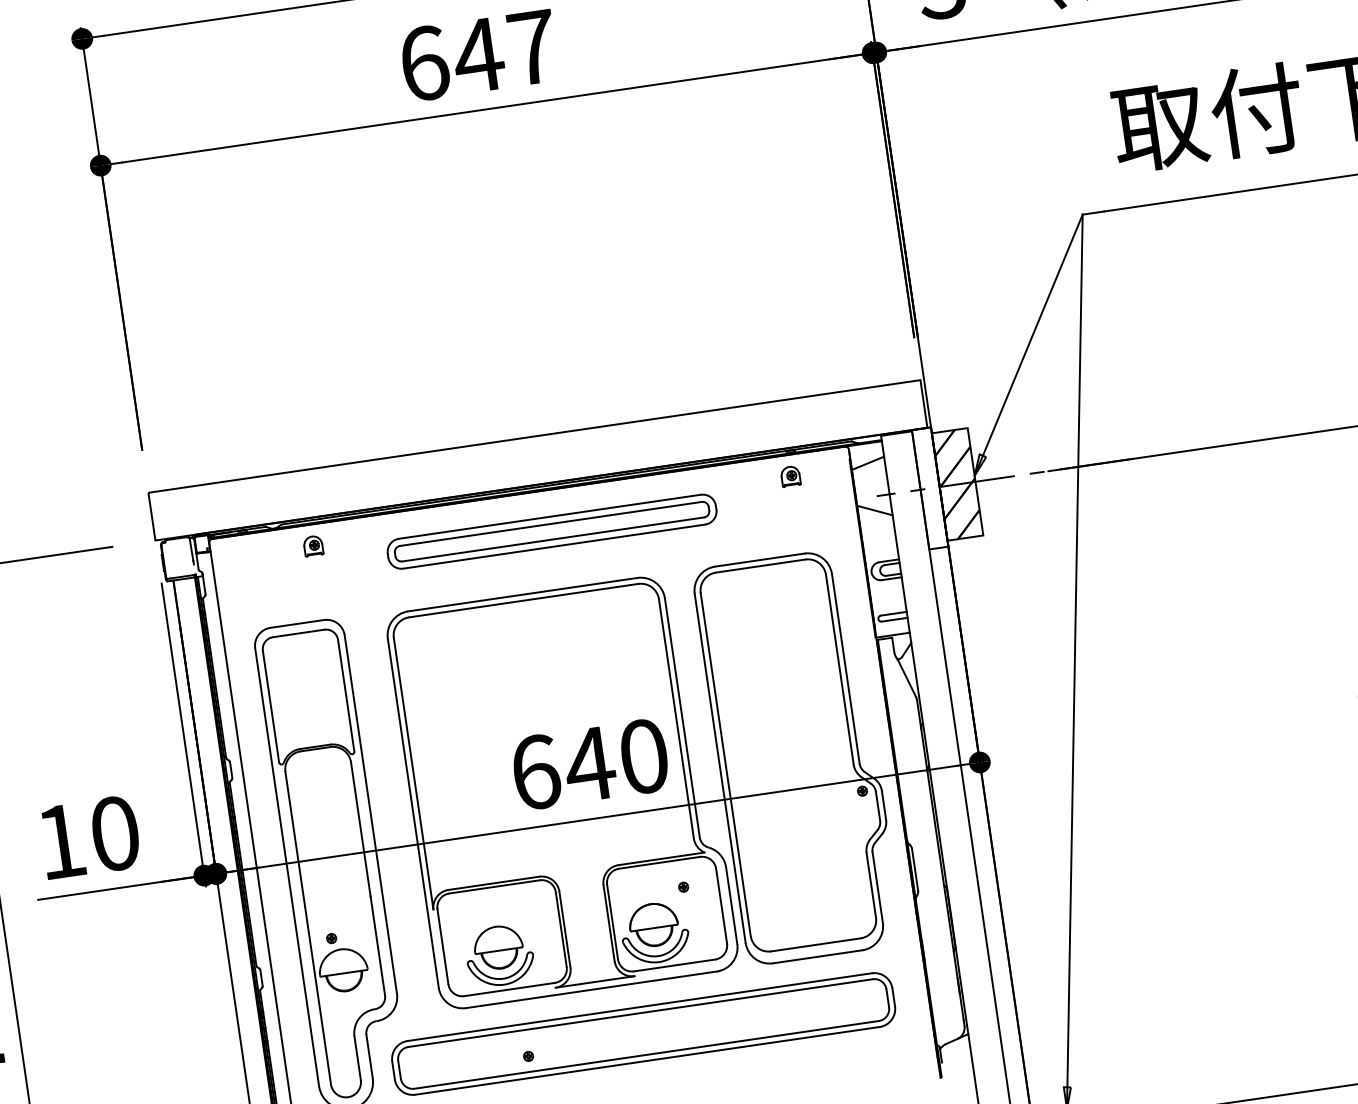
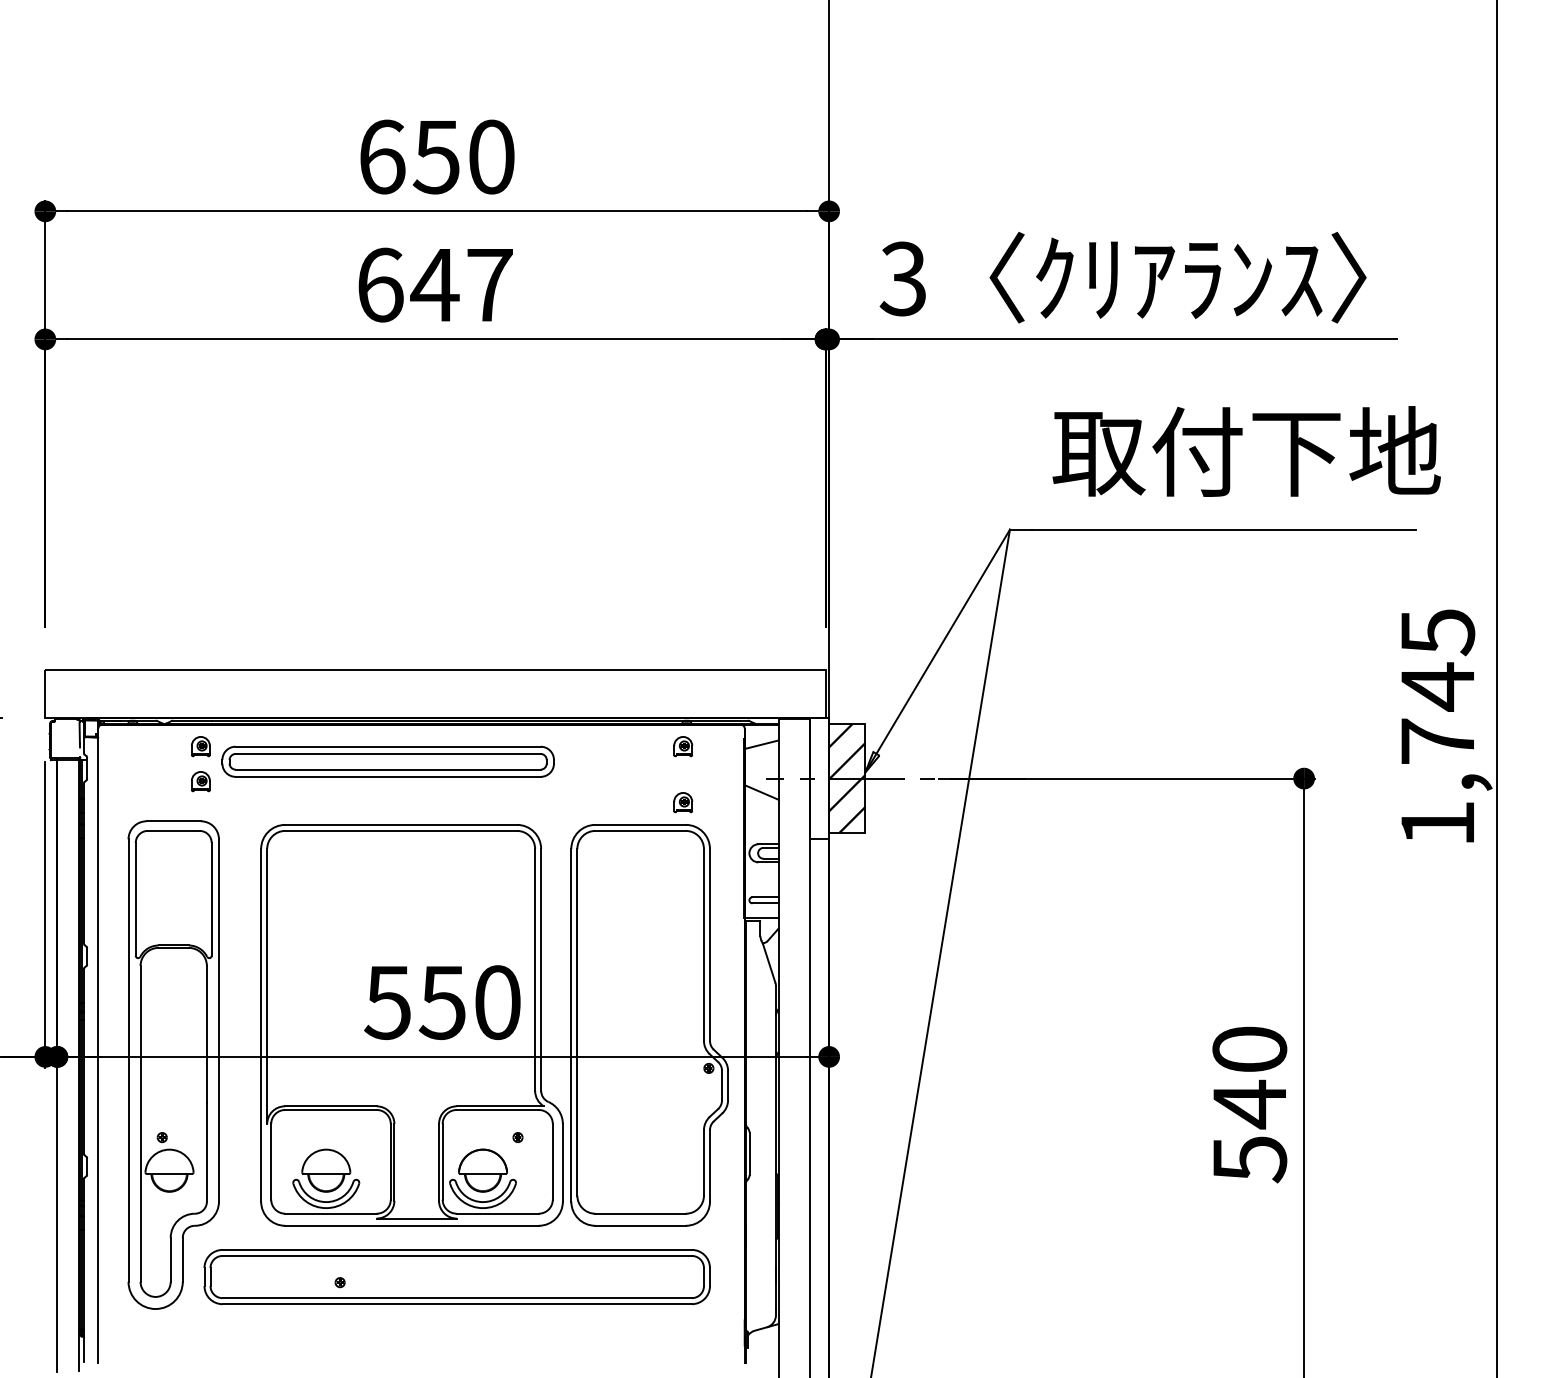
part: (551, 531) -> (387, 761), moved
part: (799, 531) -> (683, 802), added
part: (318, 580) -> (200, 781), added
text: (562, 768) -> (415, 1002), 640 -> 550

